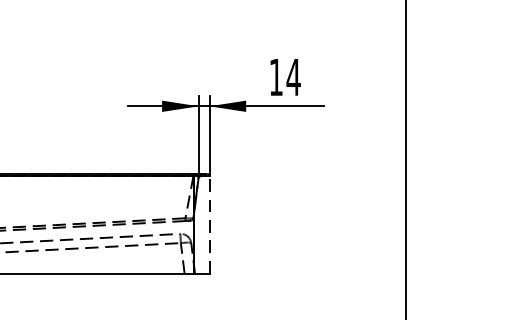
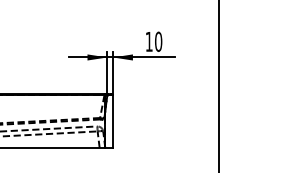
text: (293, 76) -> (158, 41), 14 -> 10
line: (210, 224) -> (113, 121), dashed -> solid

